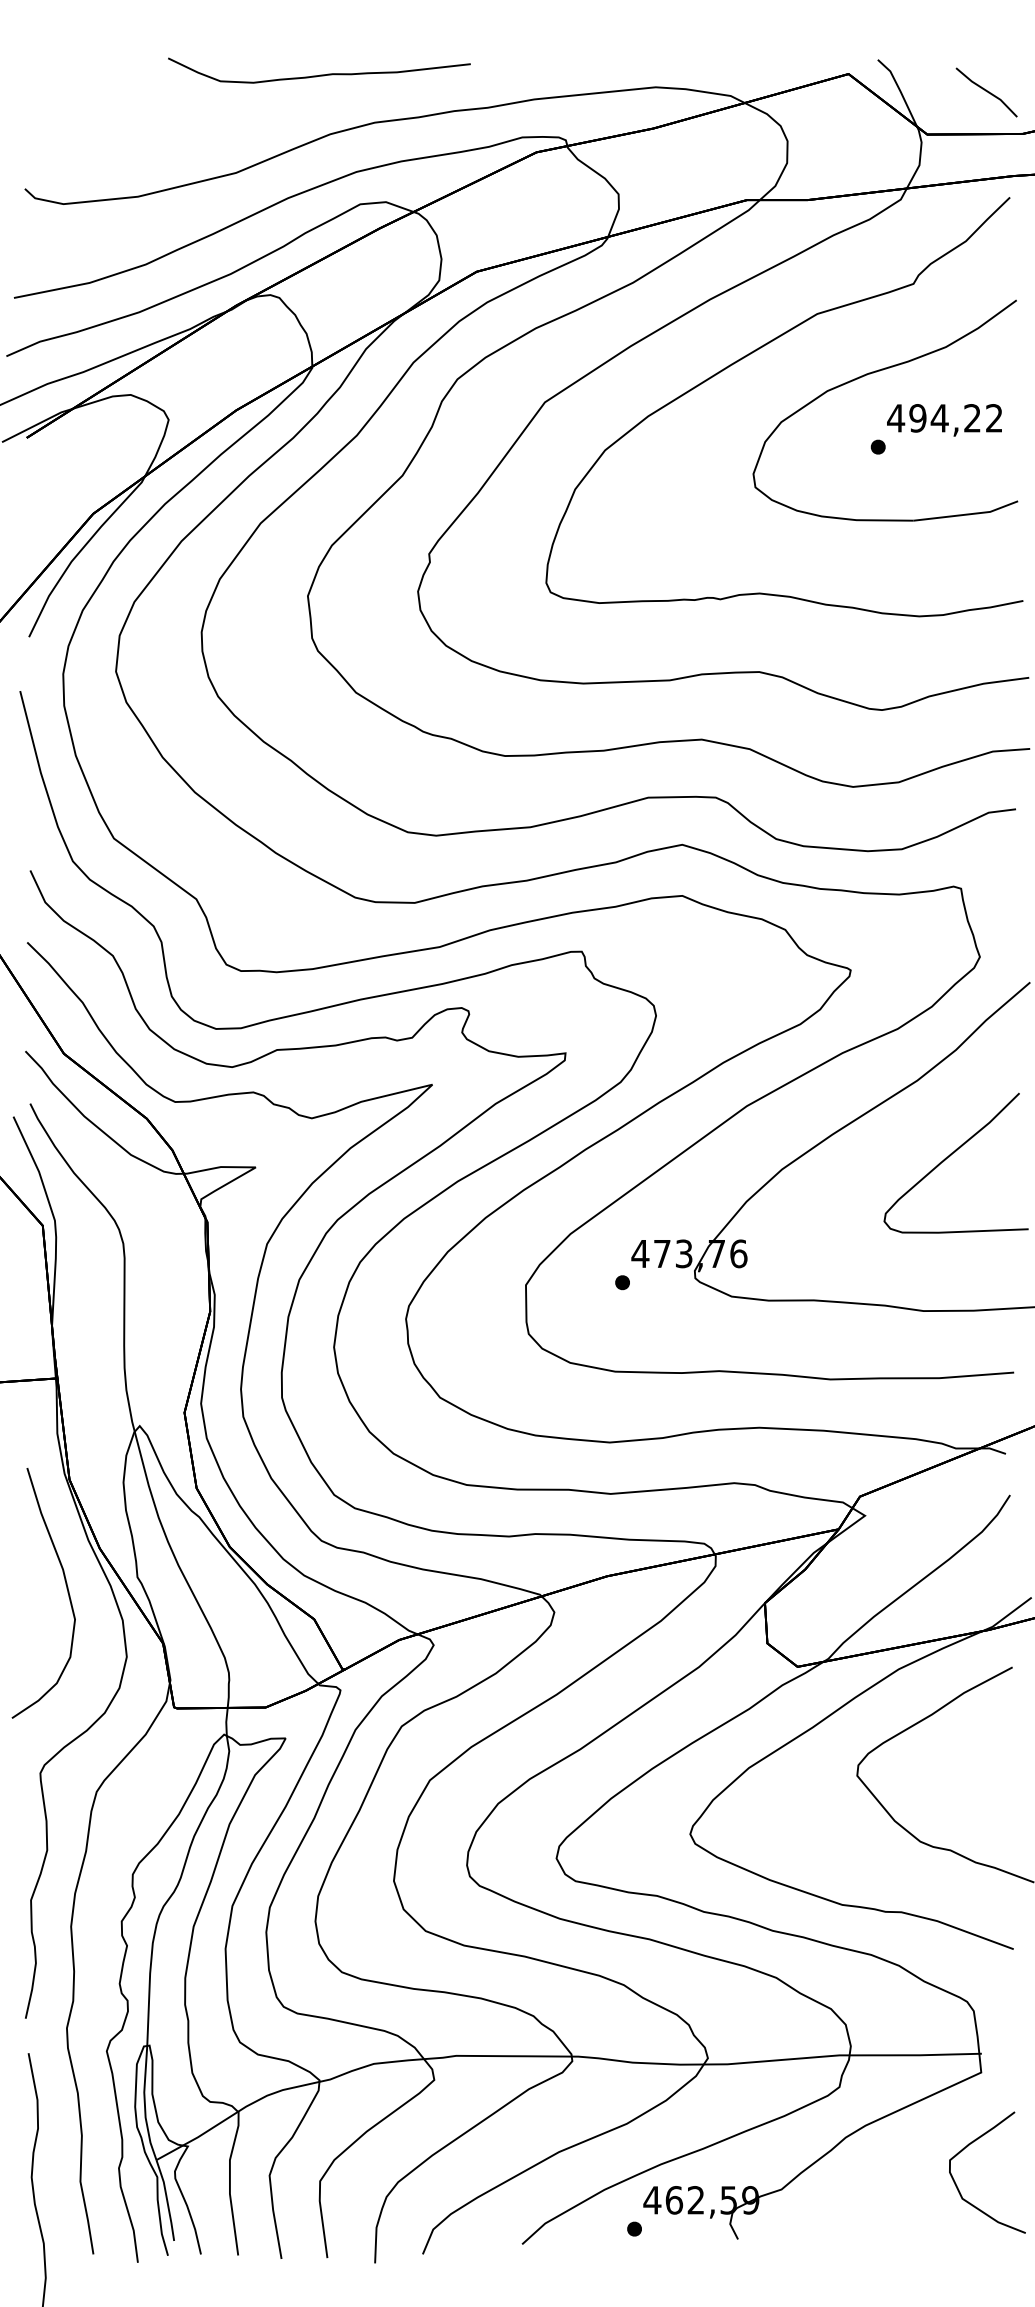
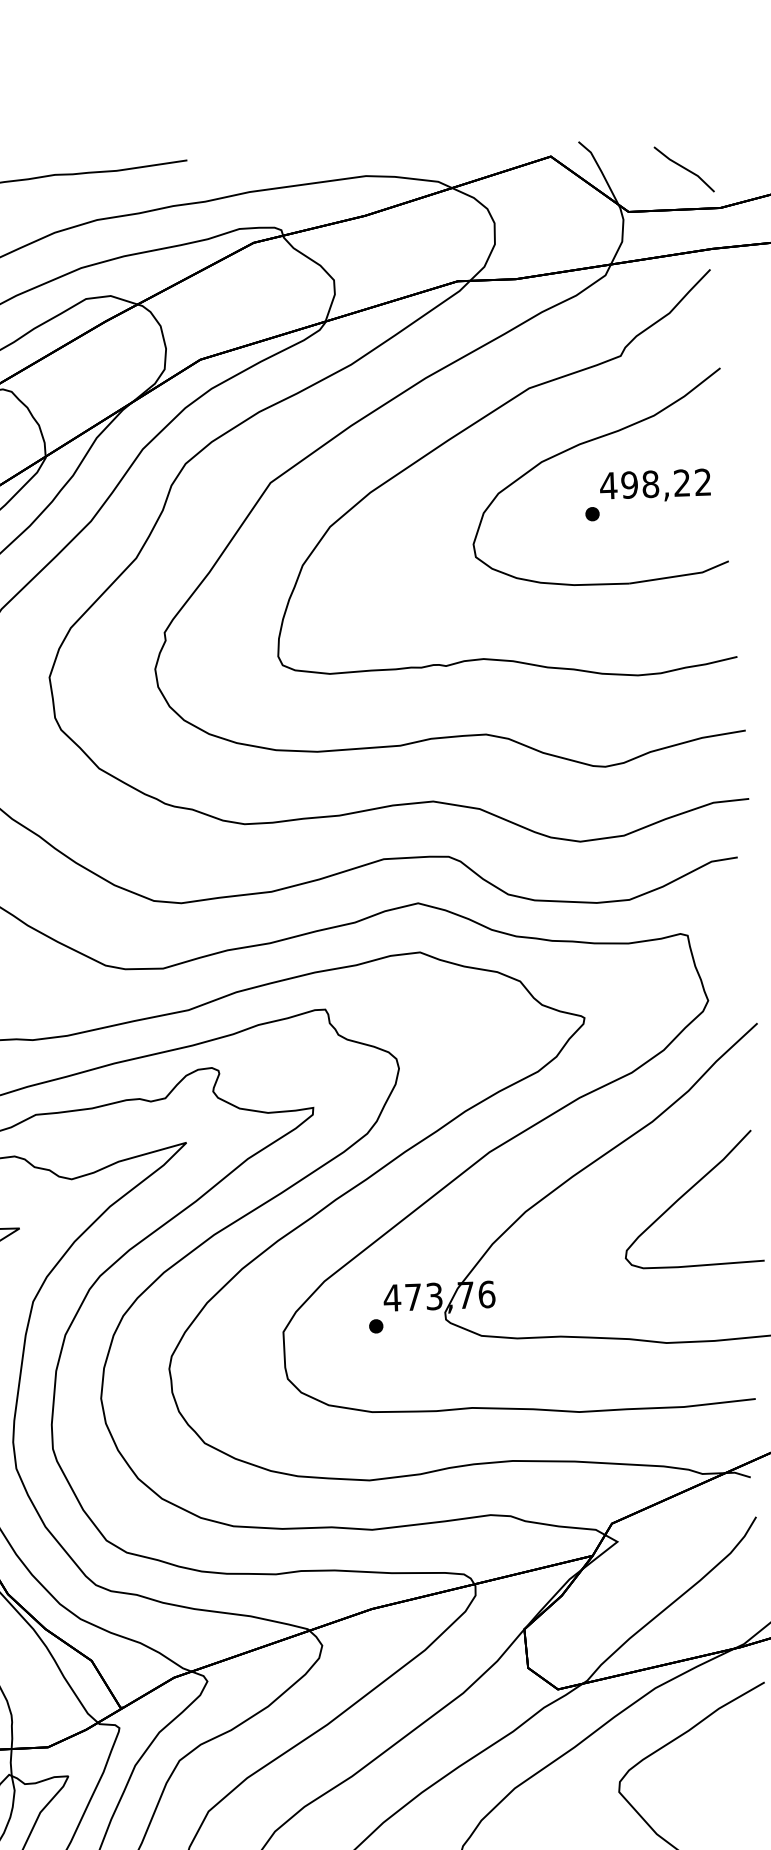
text: (939, 418) -> (650, 484), 494,22 -> 498,22

